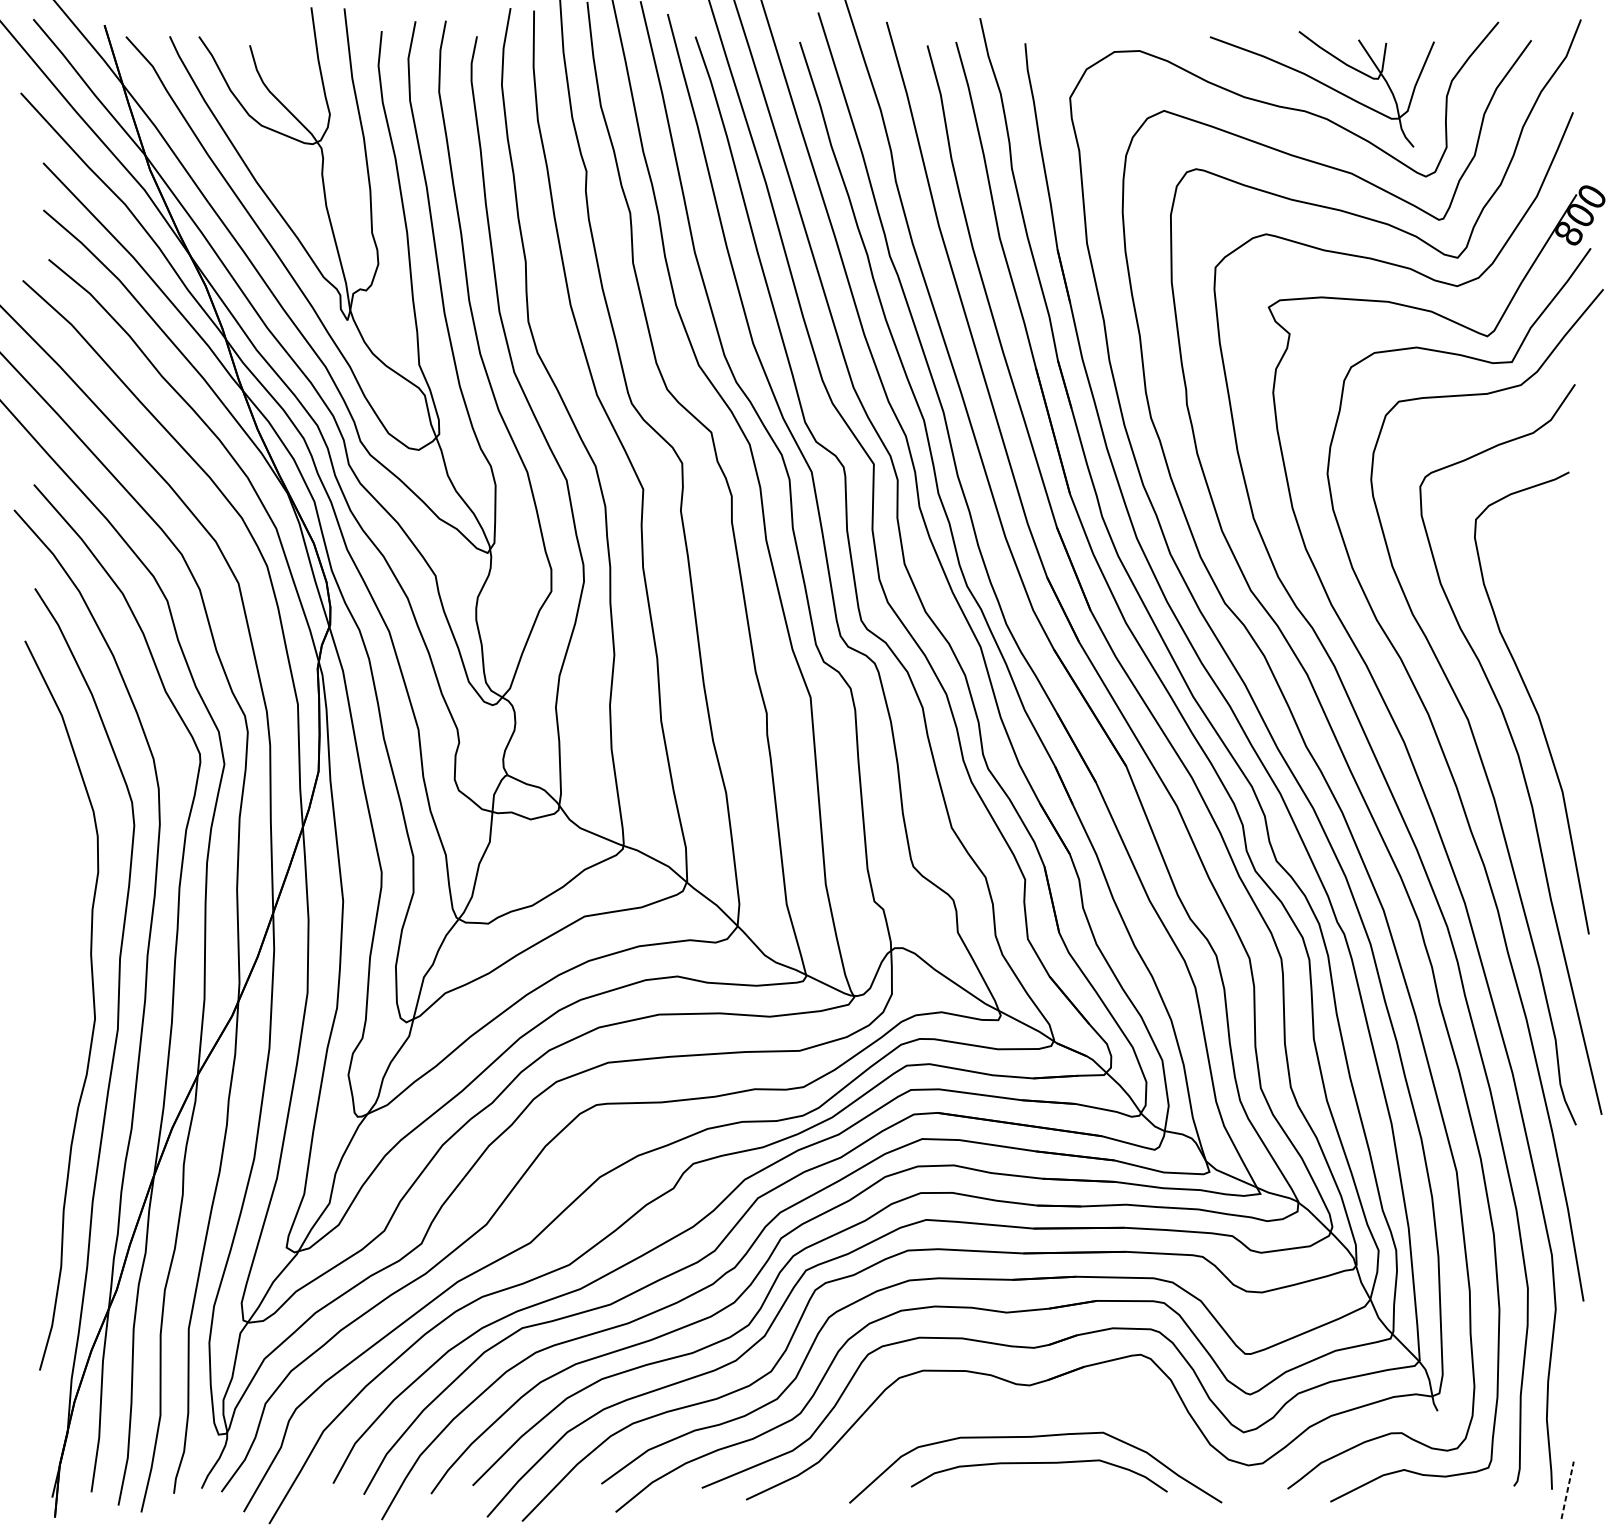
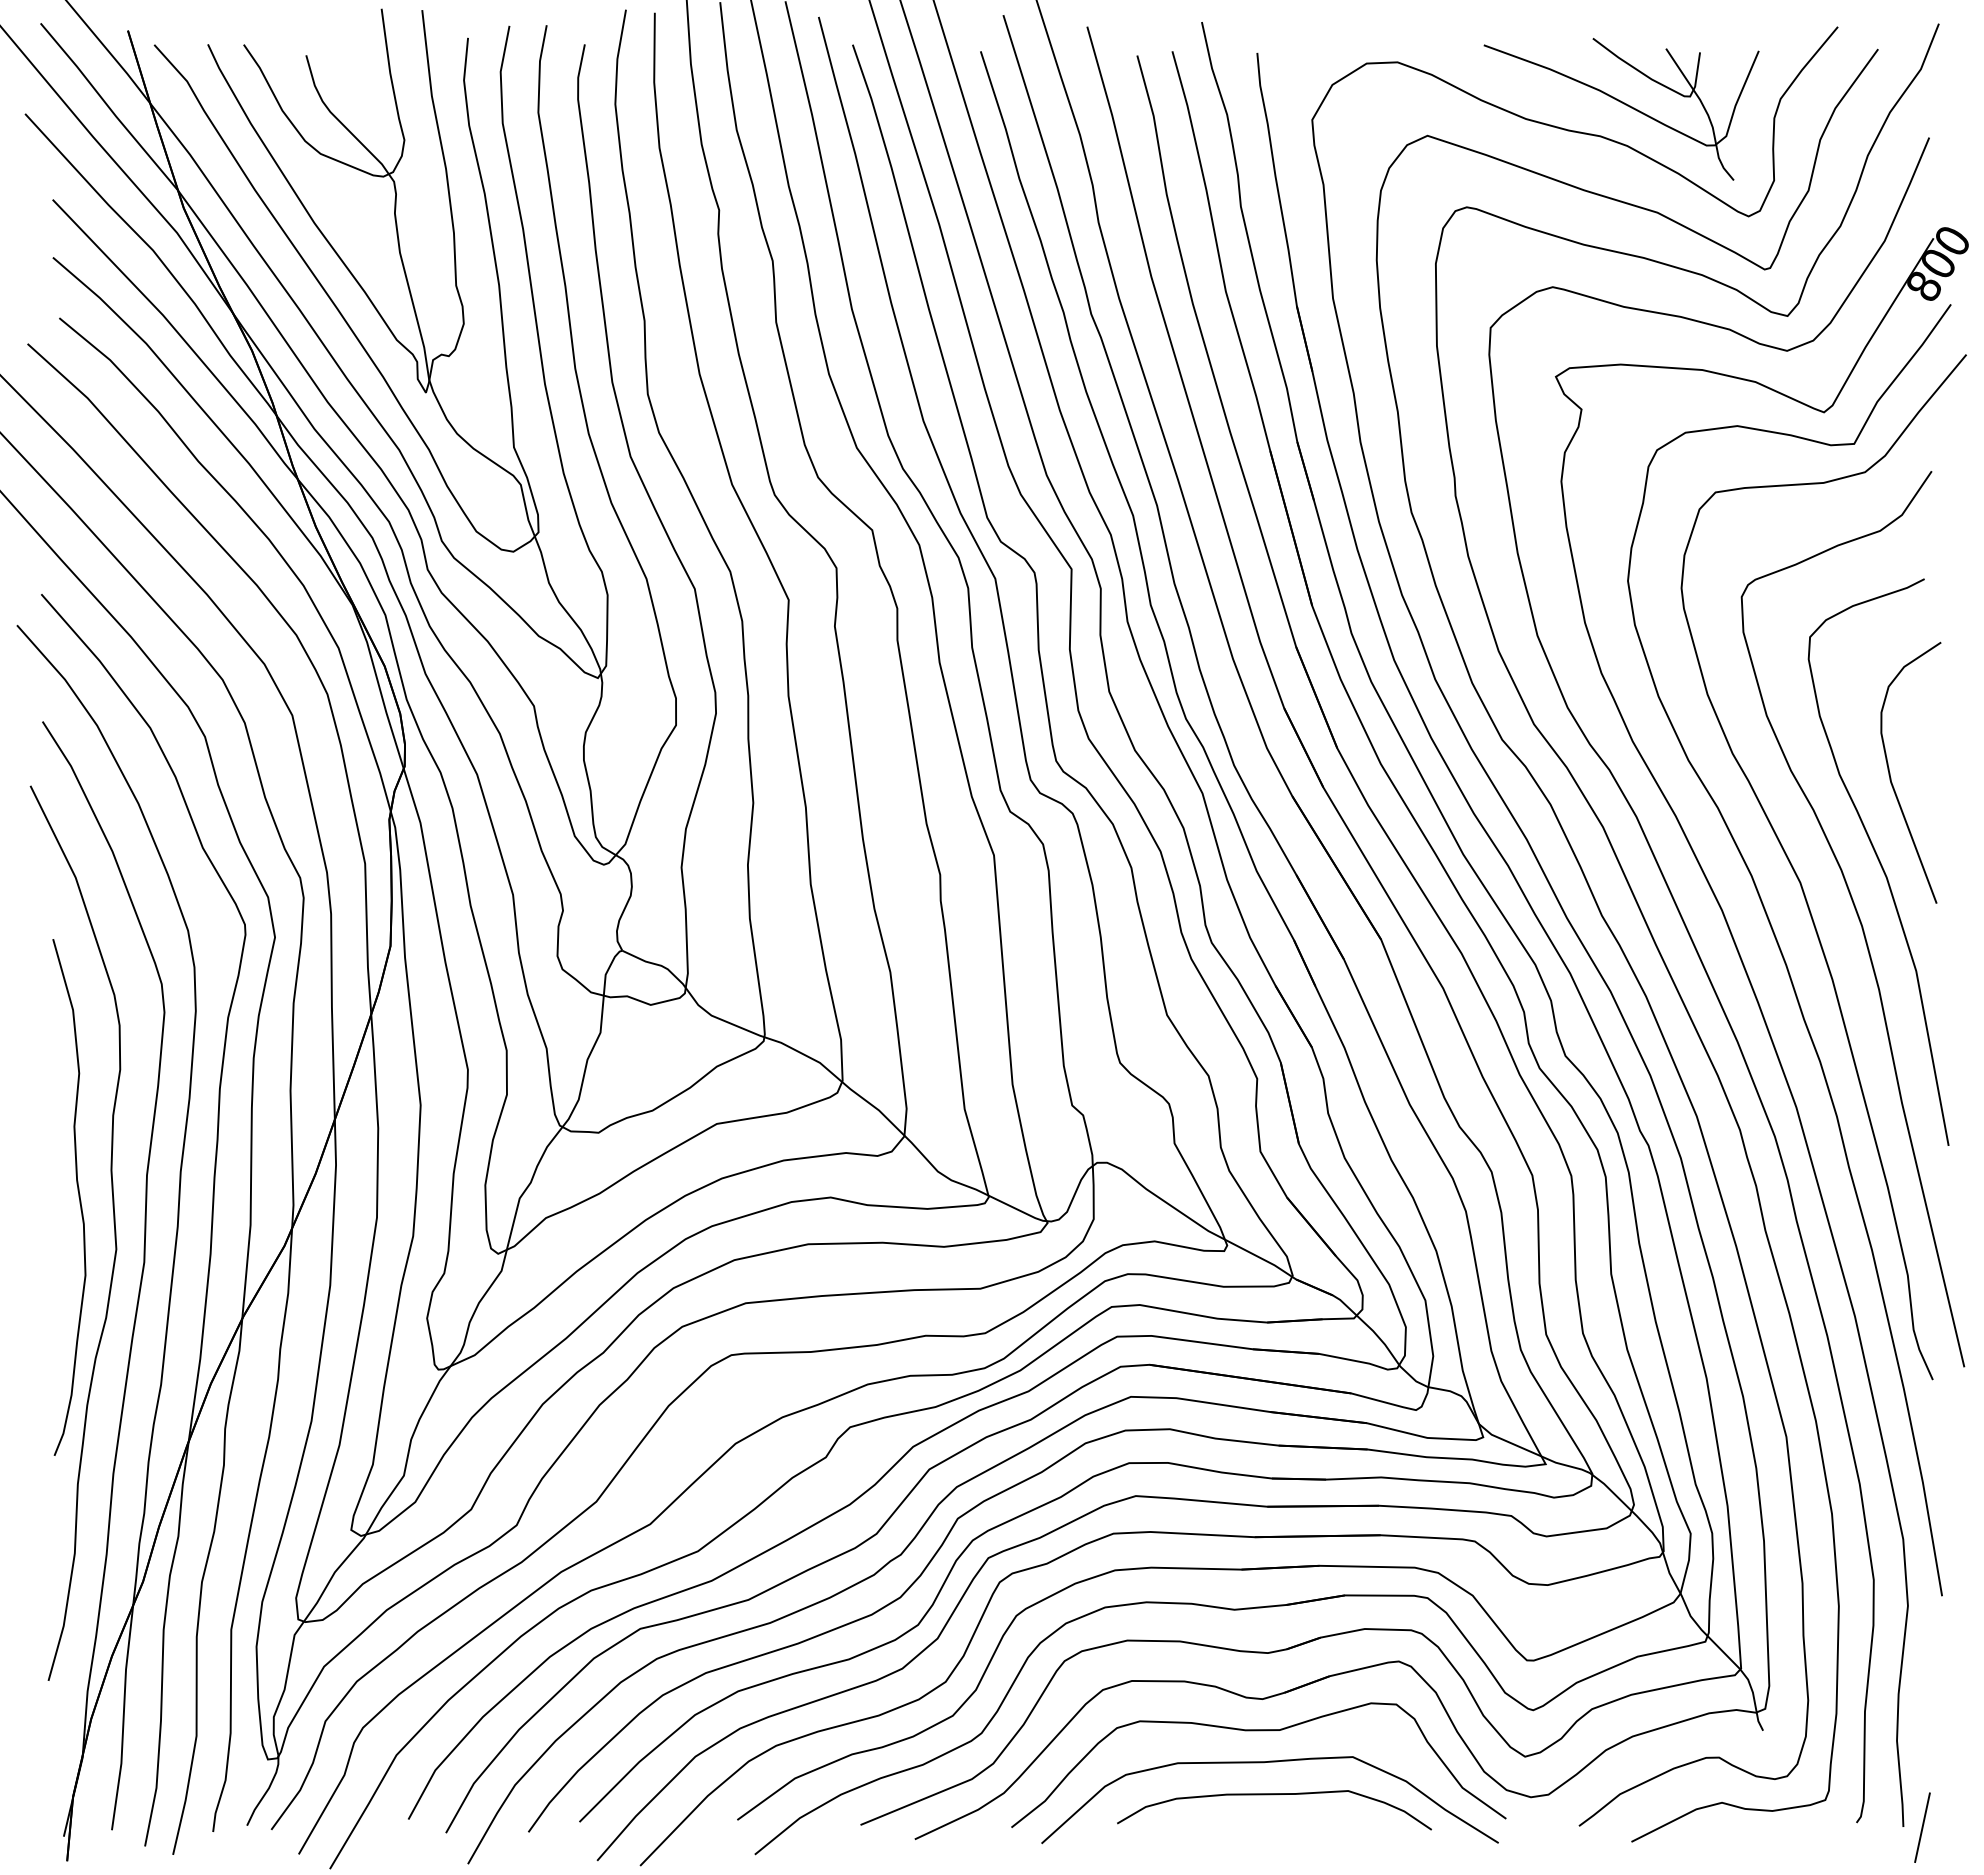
curve: (1542, 634) -> (1891, 777), added
curve: (64, 976) -> (78, 1197), added
curve: (1026, 1411) -> (1258, 1731), added
line: (1567, 1490) -> (1922, 1827), dashed -> solid

